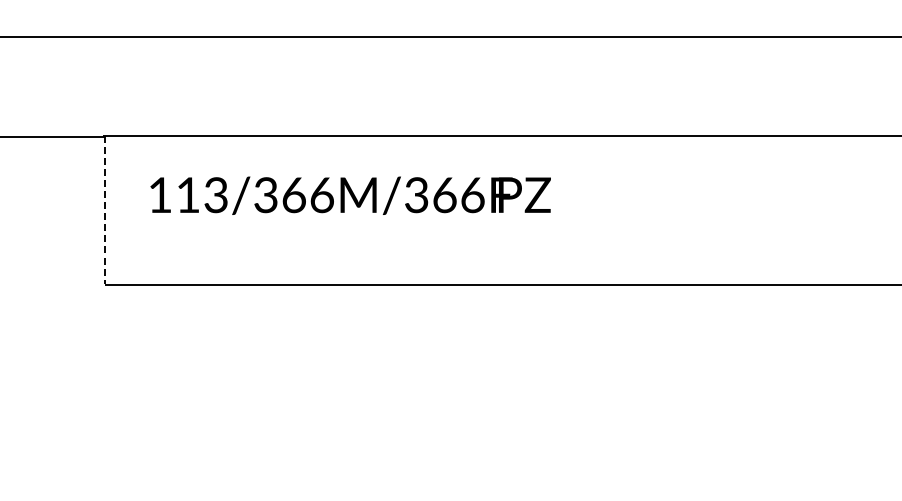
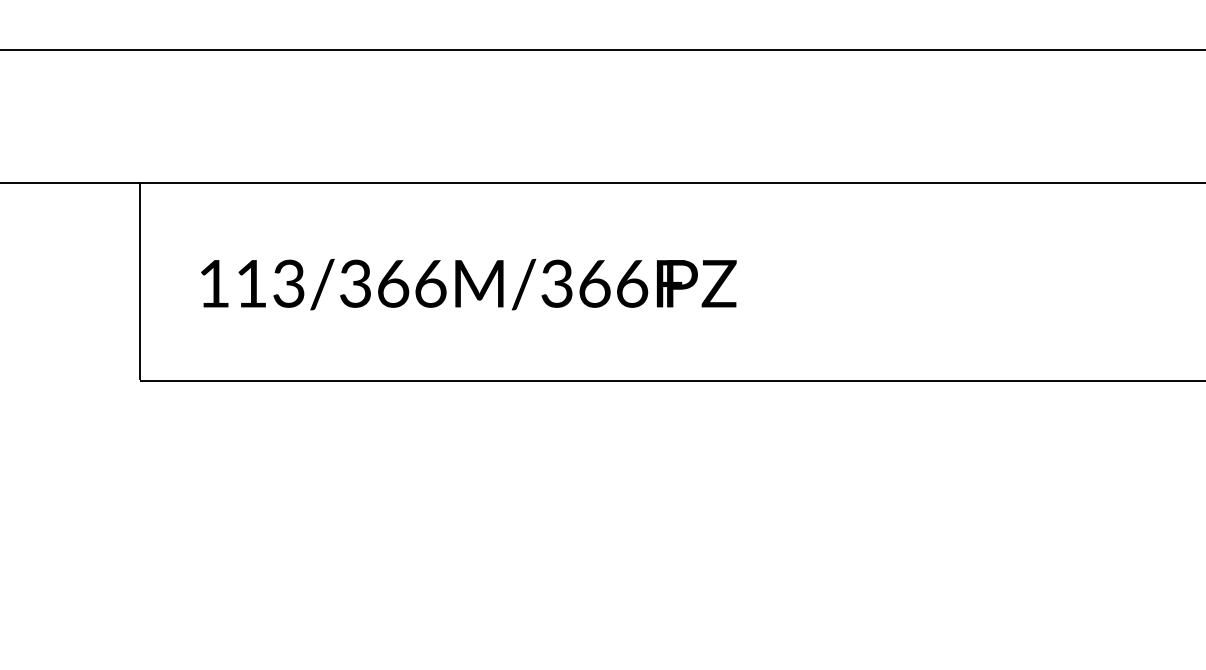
text: (350, 195) -> (468, 284), moved
line: (105, 210) -> (140, 281), dashed -> solid

